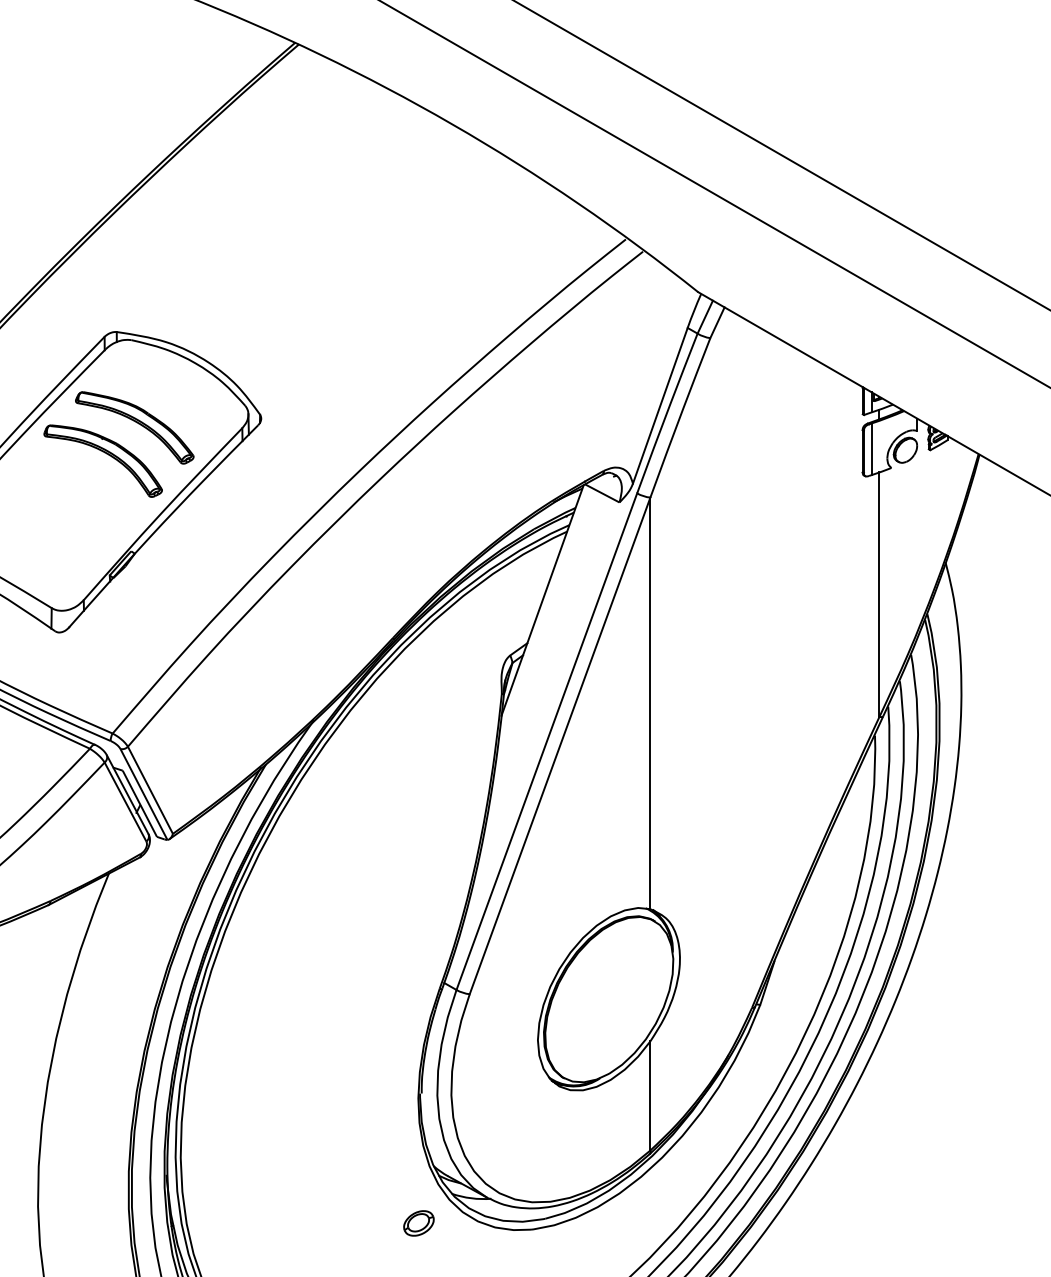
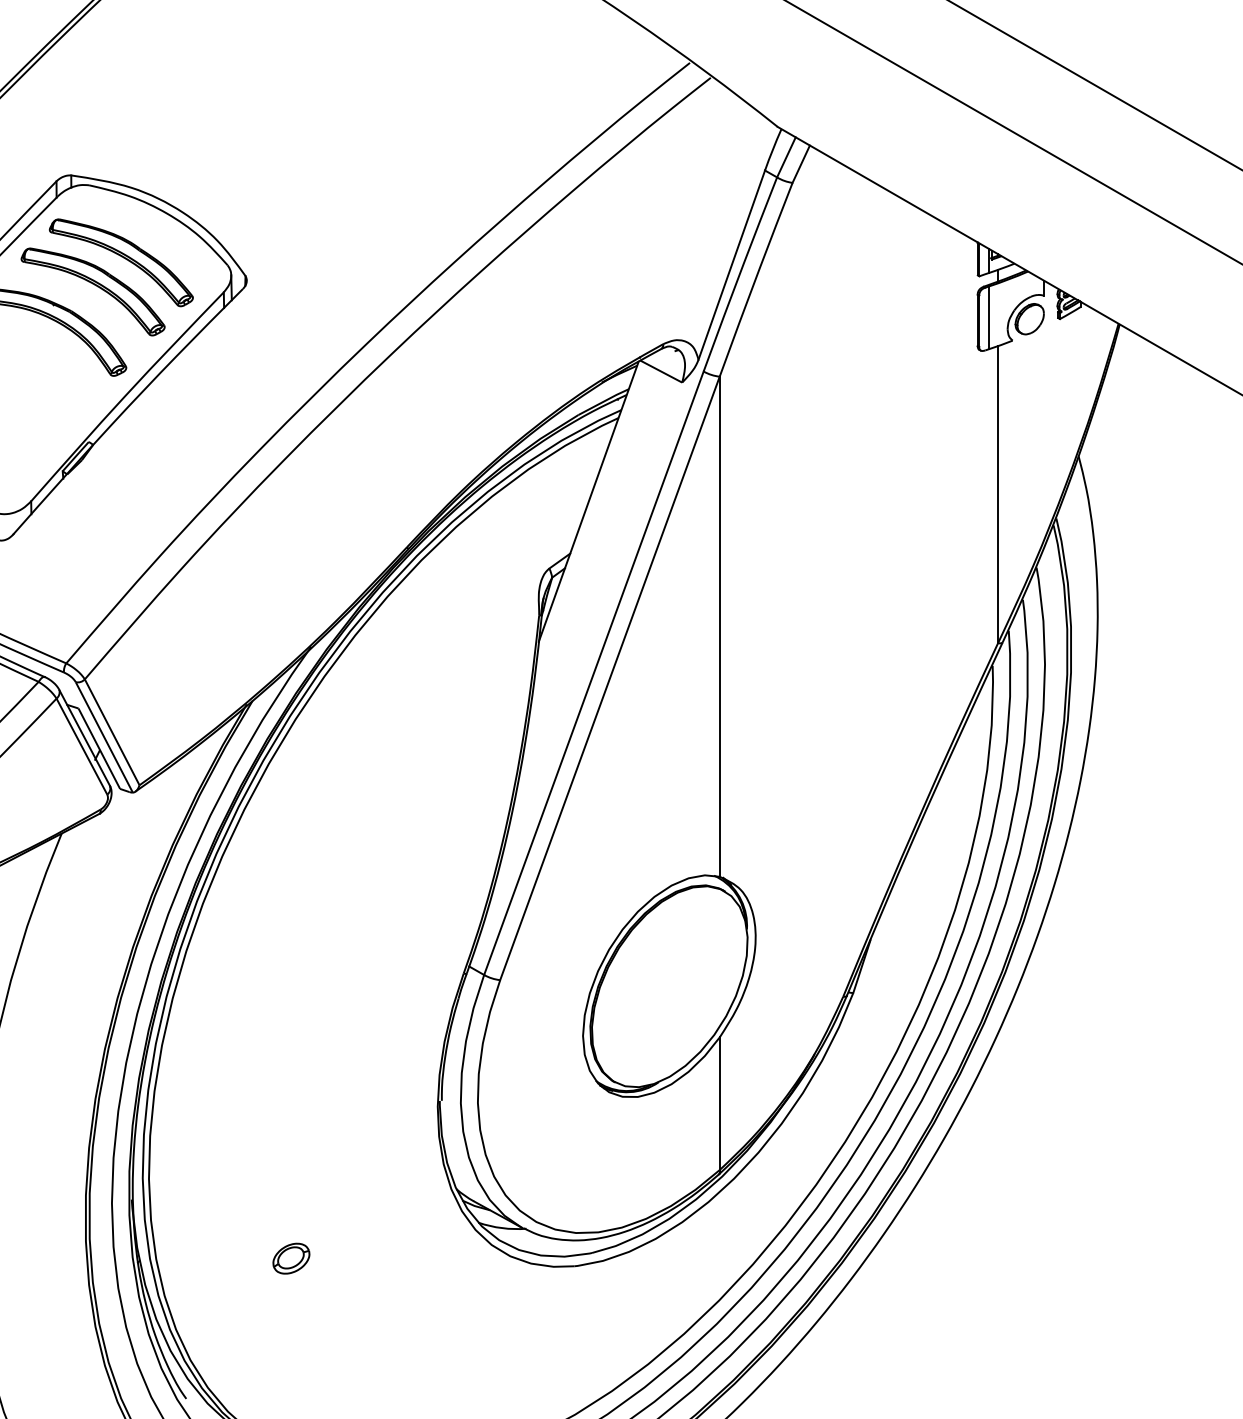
part: (157, 403) -> (120, 262), added
part: (418, 1223) -> (290, 1258), moved

